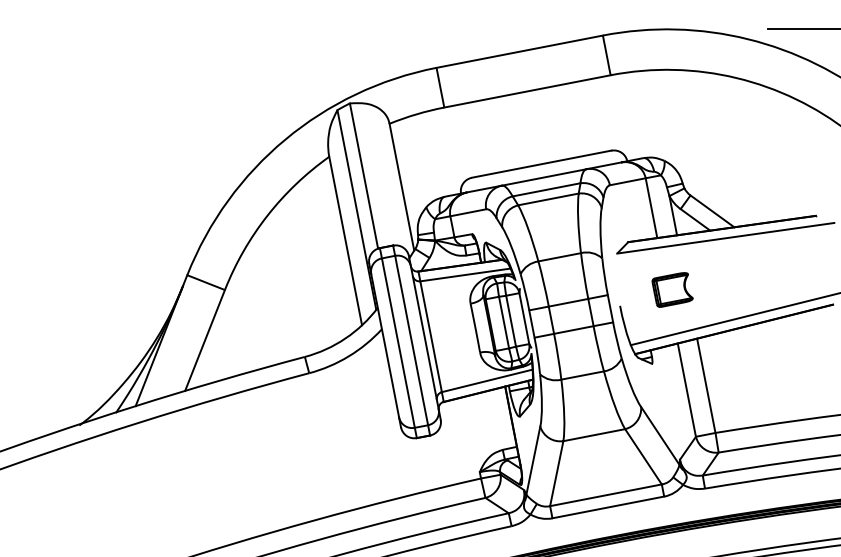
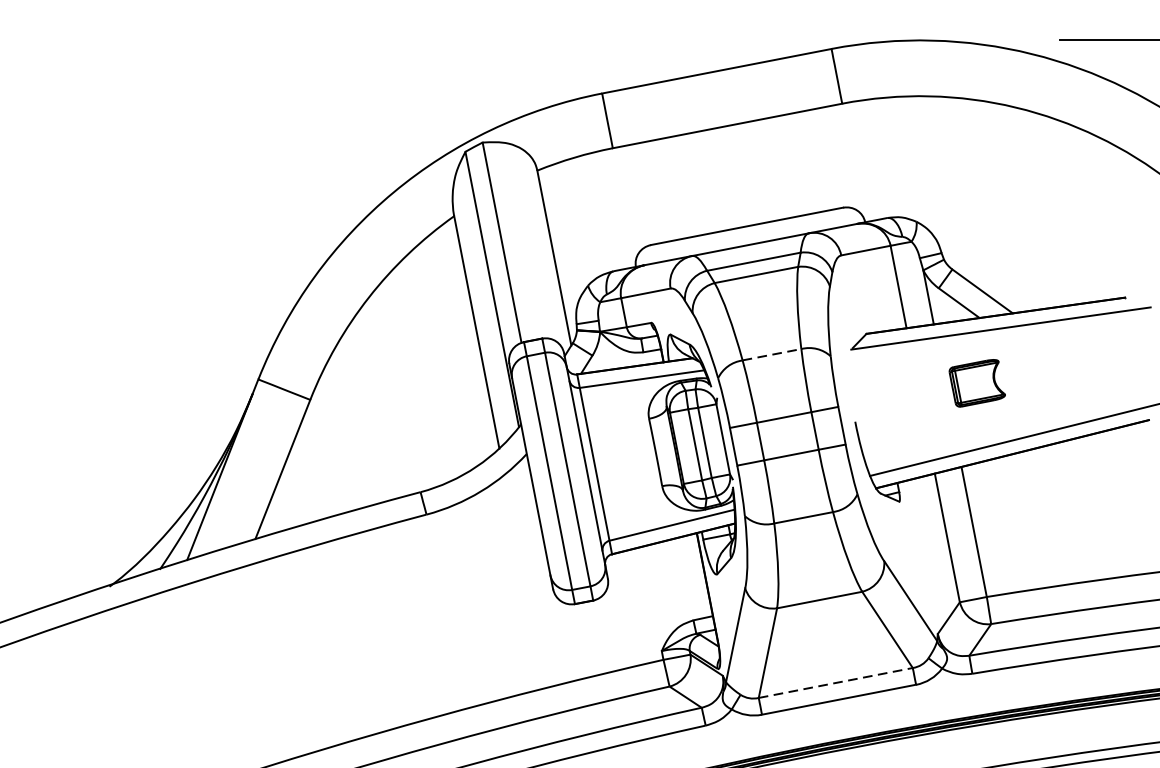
line: (559, 257) -> (771, 355), solid -> dashed
part: (672, 289) -> (977, 382), moved
line: (605, 495) -> (835, 683), solid -> dashed

